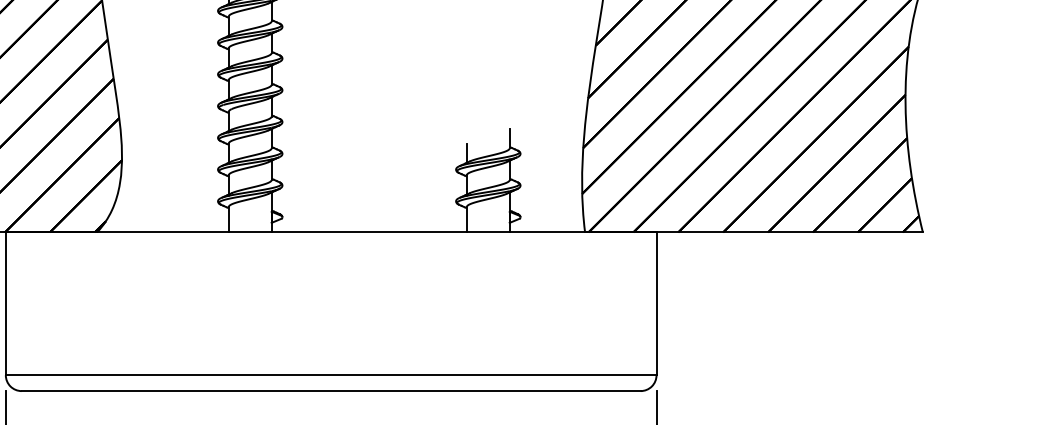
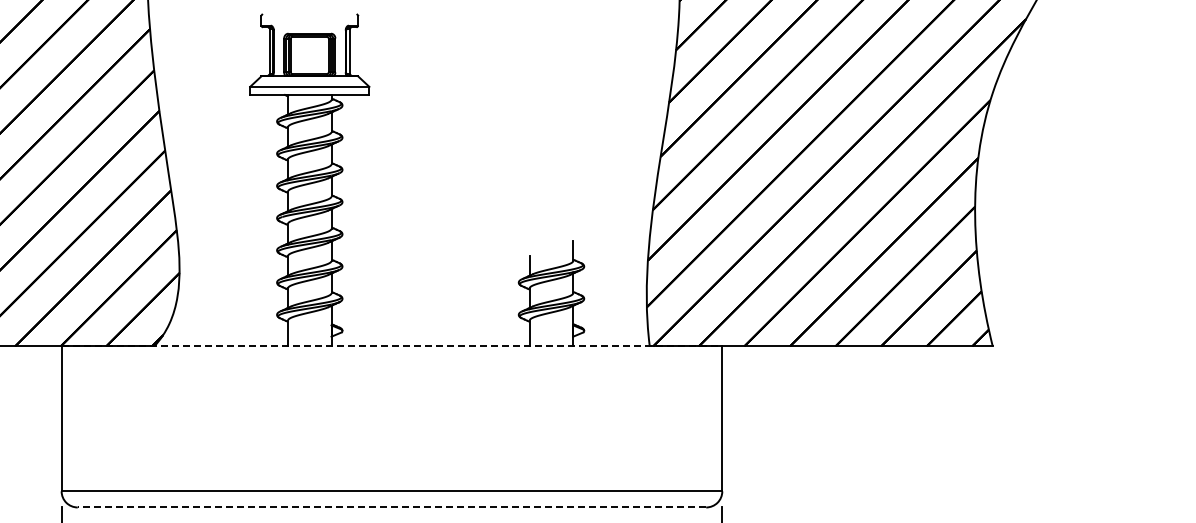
line: (331, 232) -> (392, 346), solid -> dashed
line: (330, 391) -> (391, 507), solid -> dashed

